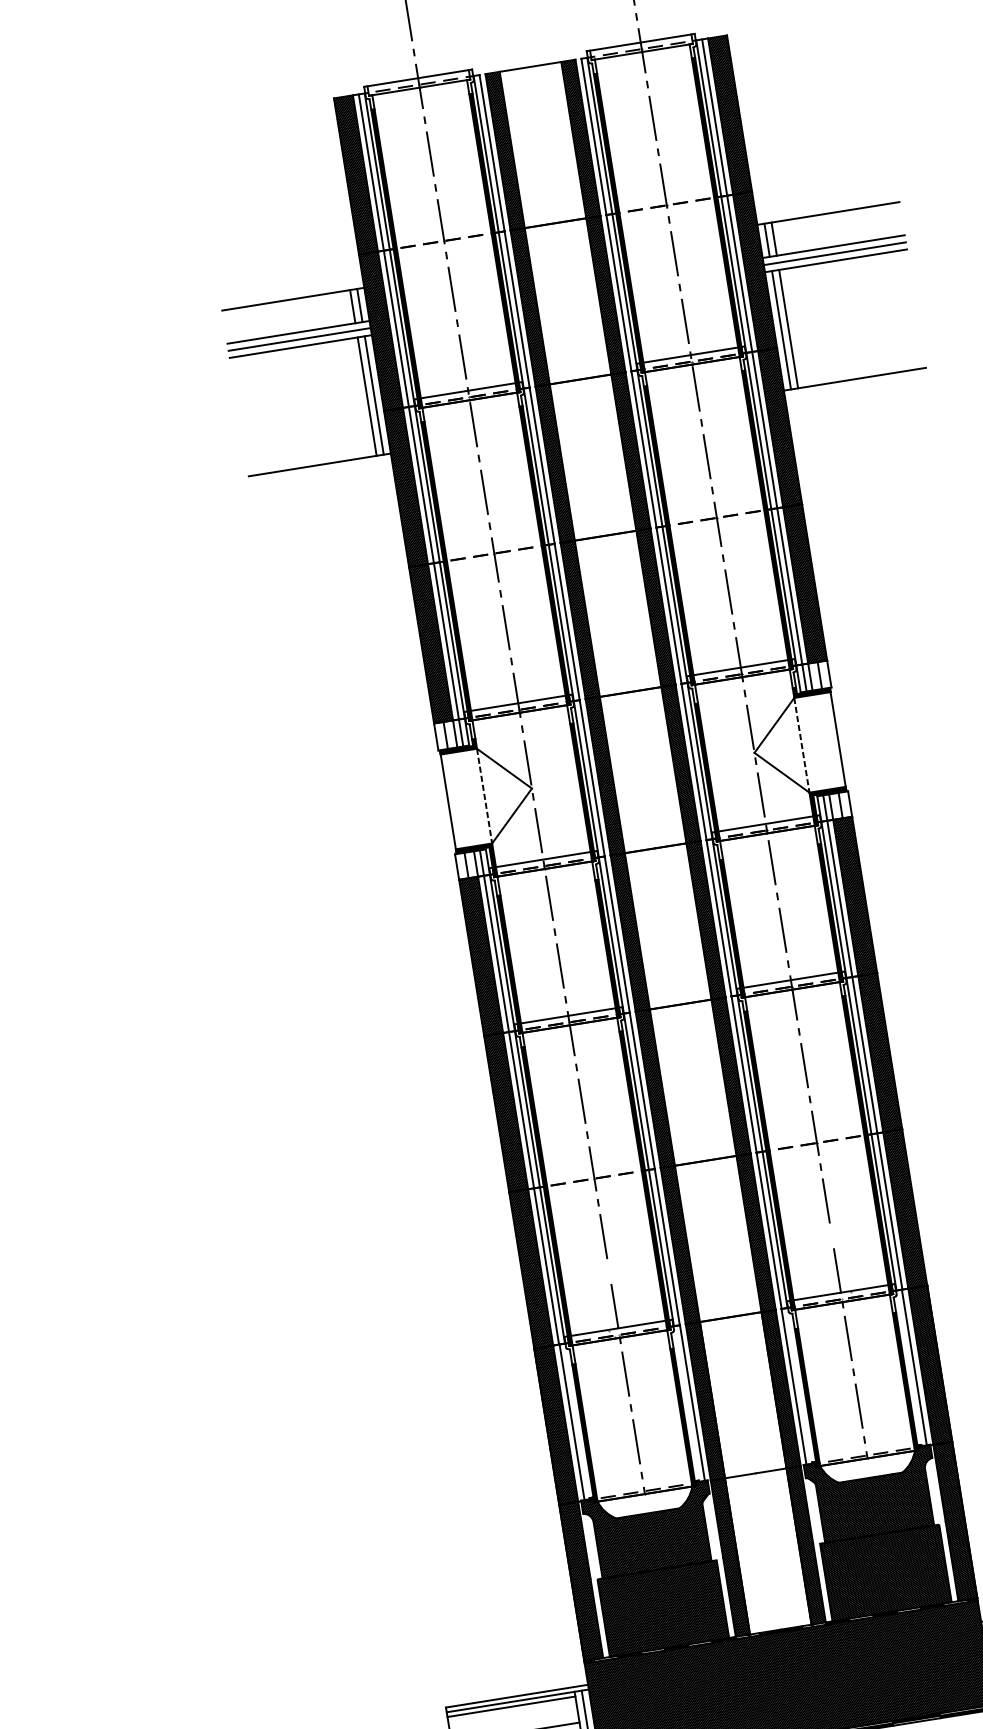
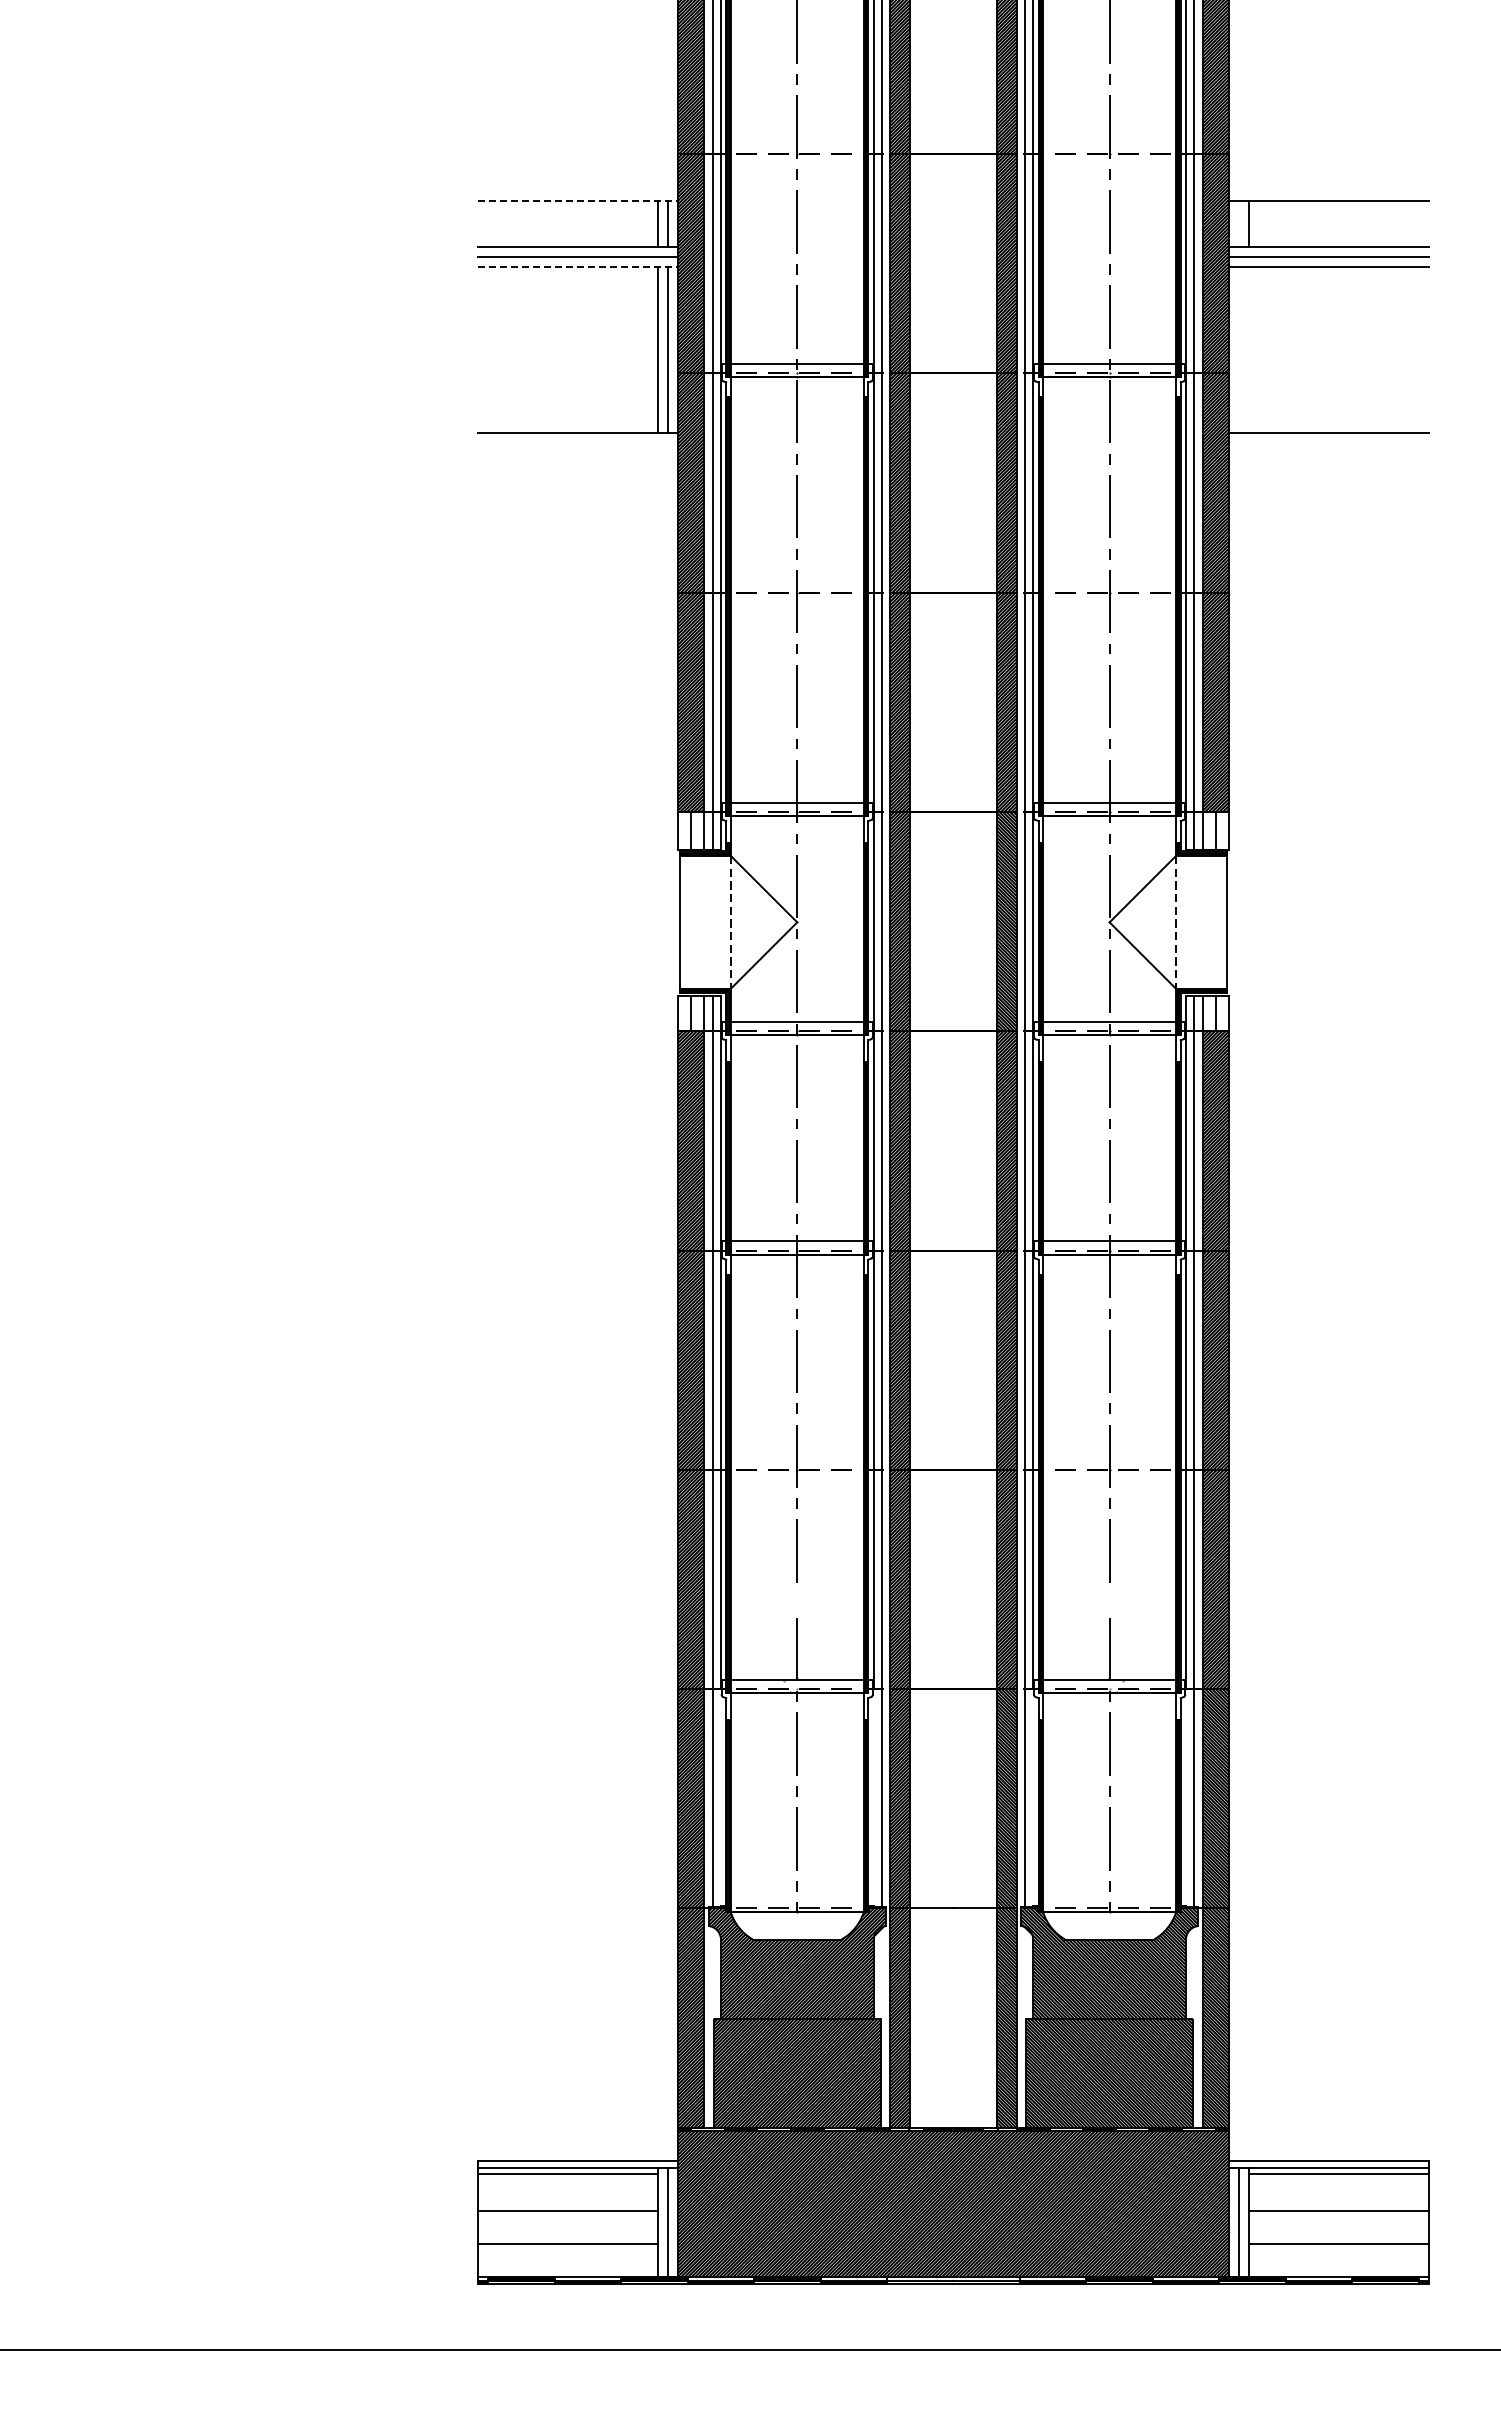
line: (767, 240) -> (1239, 223), removed
line: (293, 299) -> (578, 200), solid -> dashed
line: (788, 329) -> (1249, 350), removed
line: (781, 330) -> (1239, 350), removed
line: (301, 346) -> (578, 267), solid -> dashed

